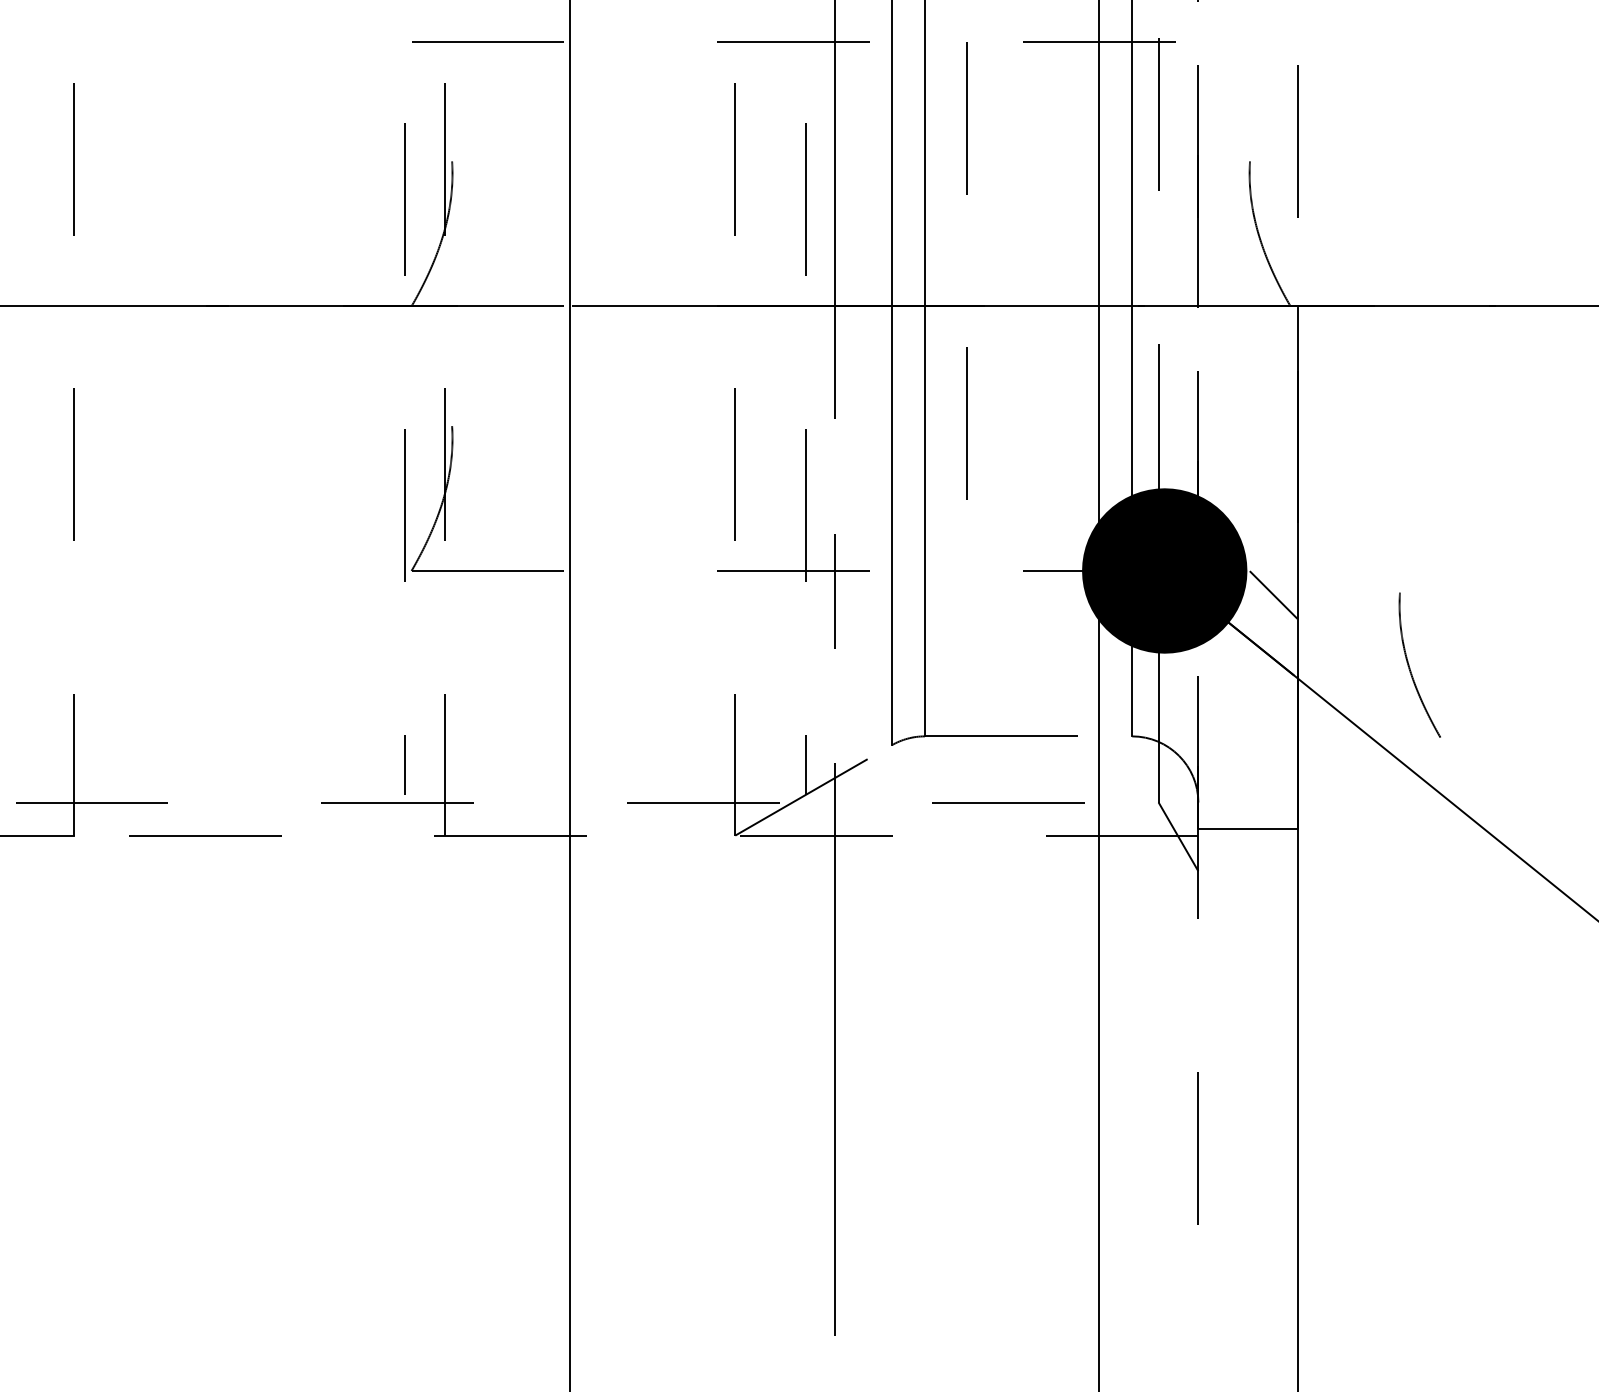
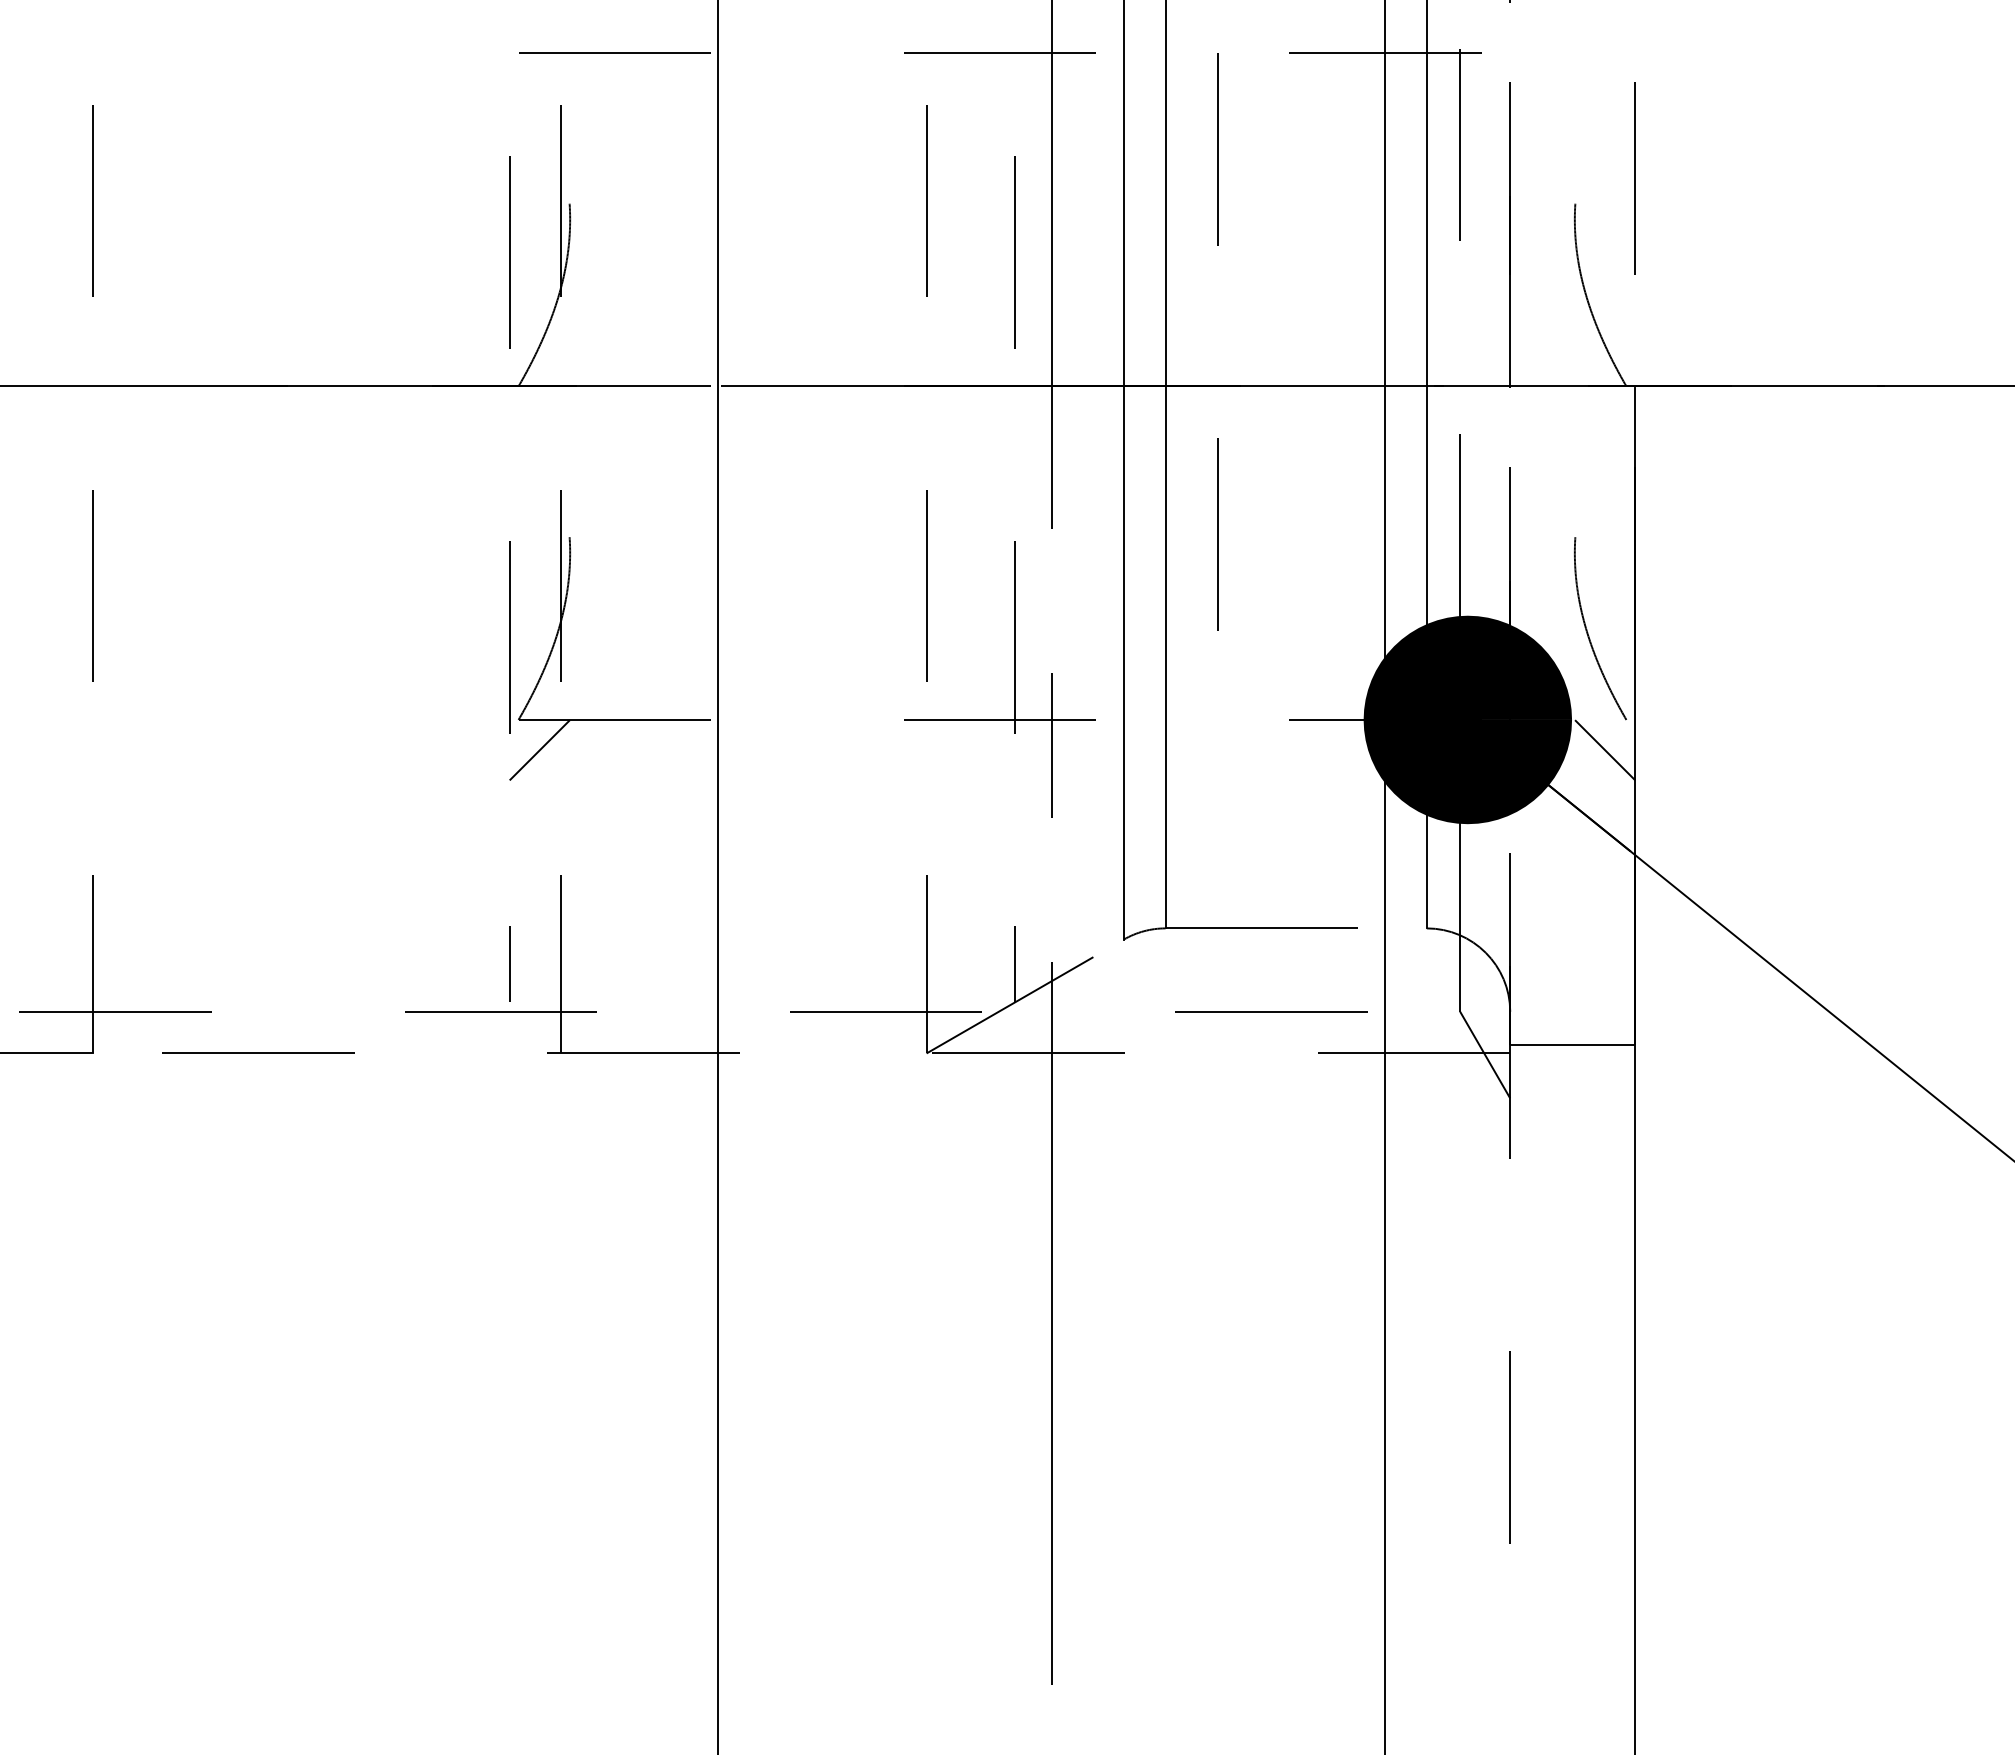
line: (428, 595) -> (539, 750), added
curve: (1410, 668) -> (1588, 632), moved

